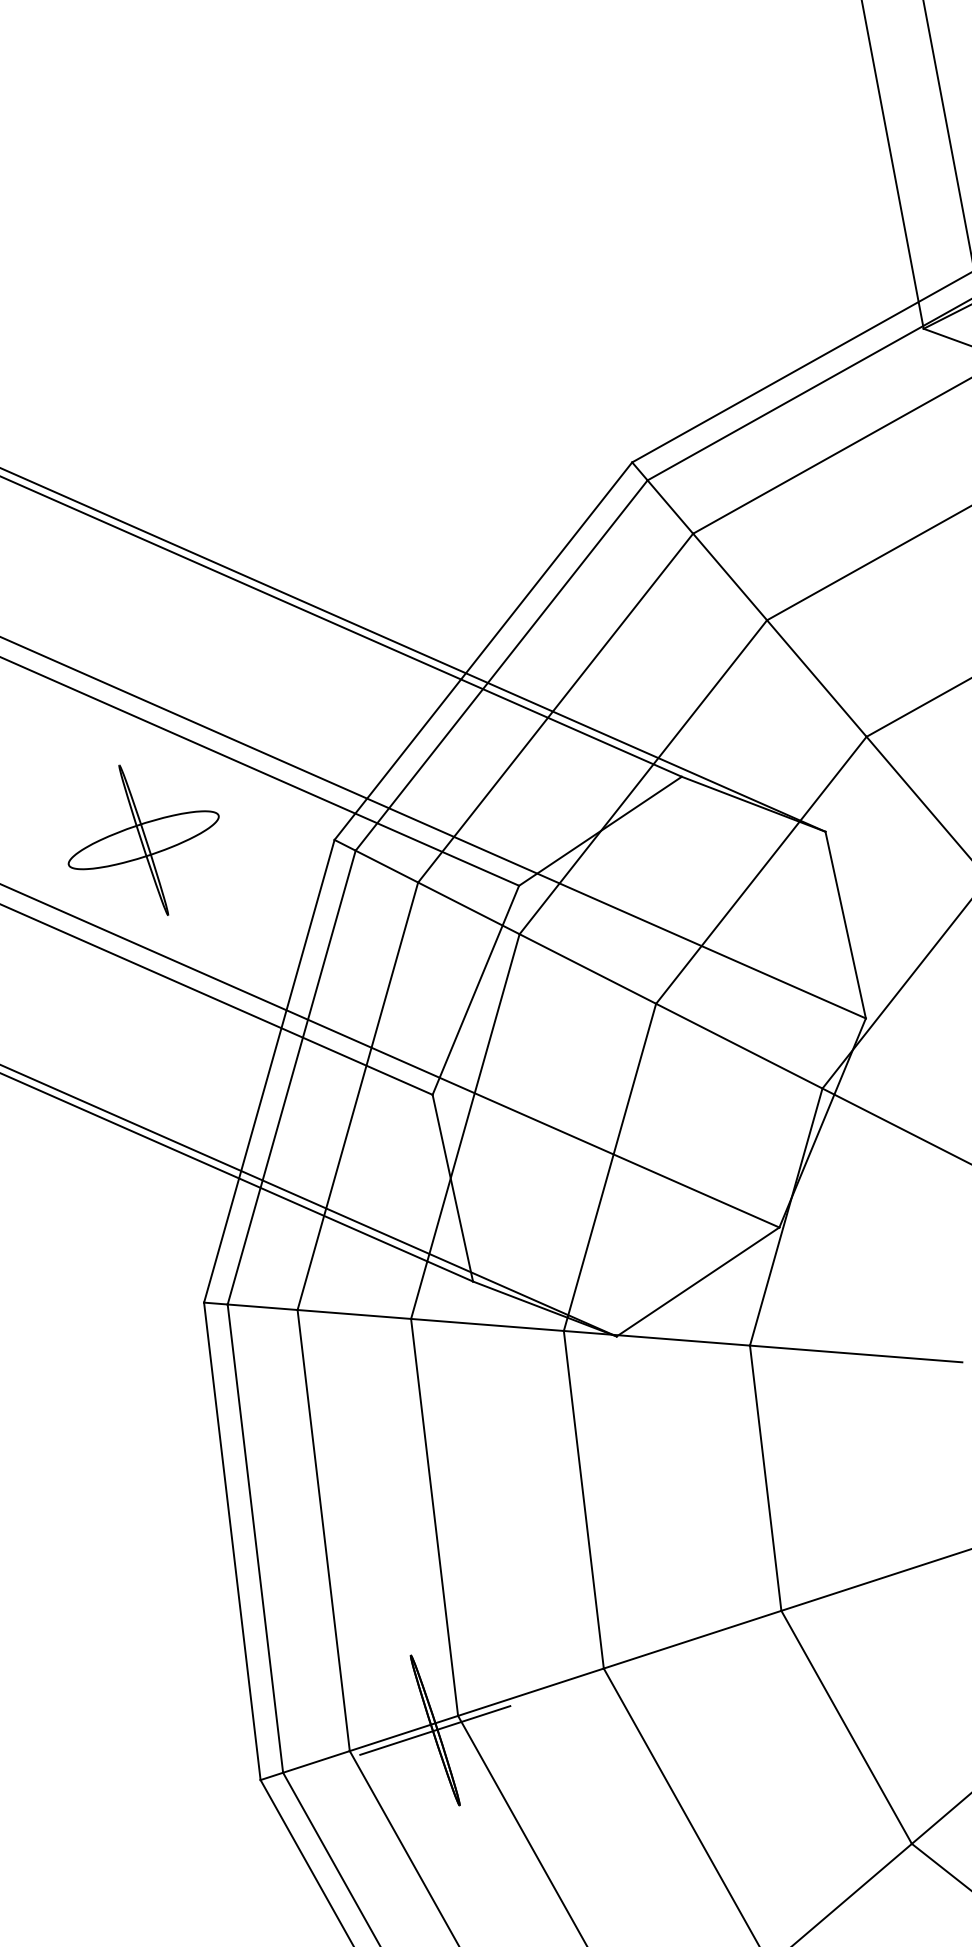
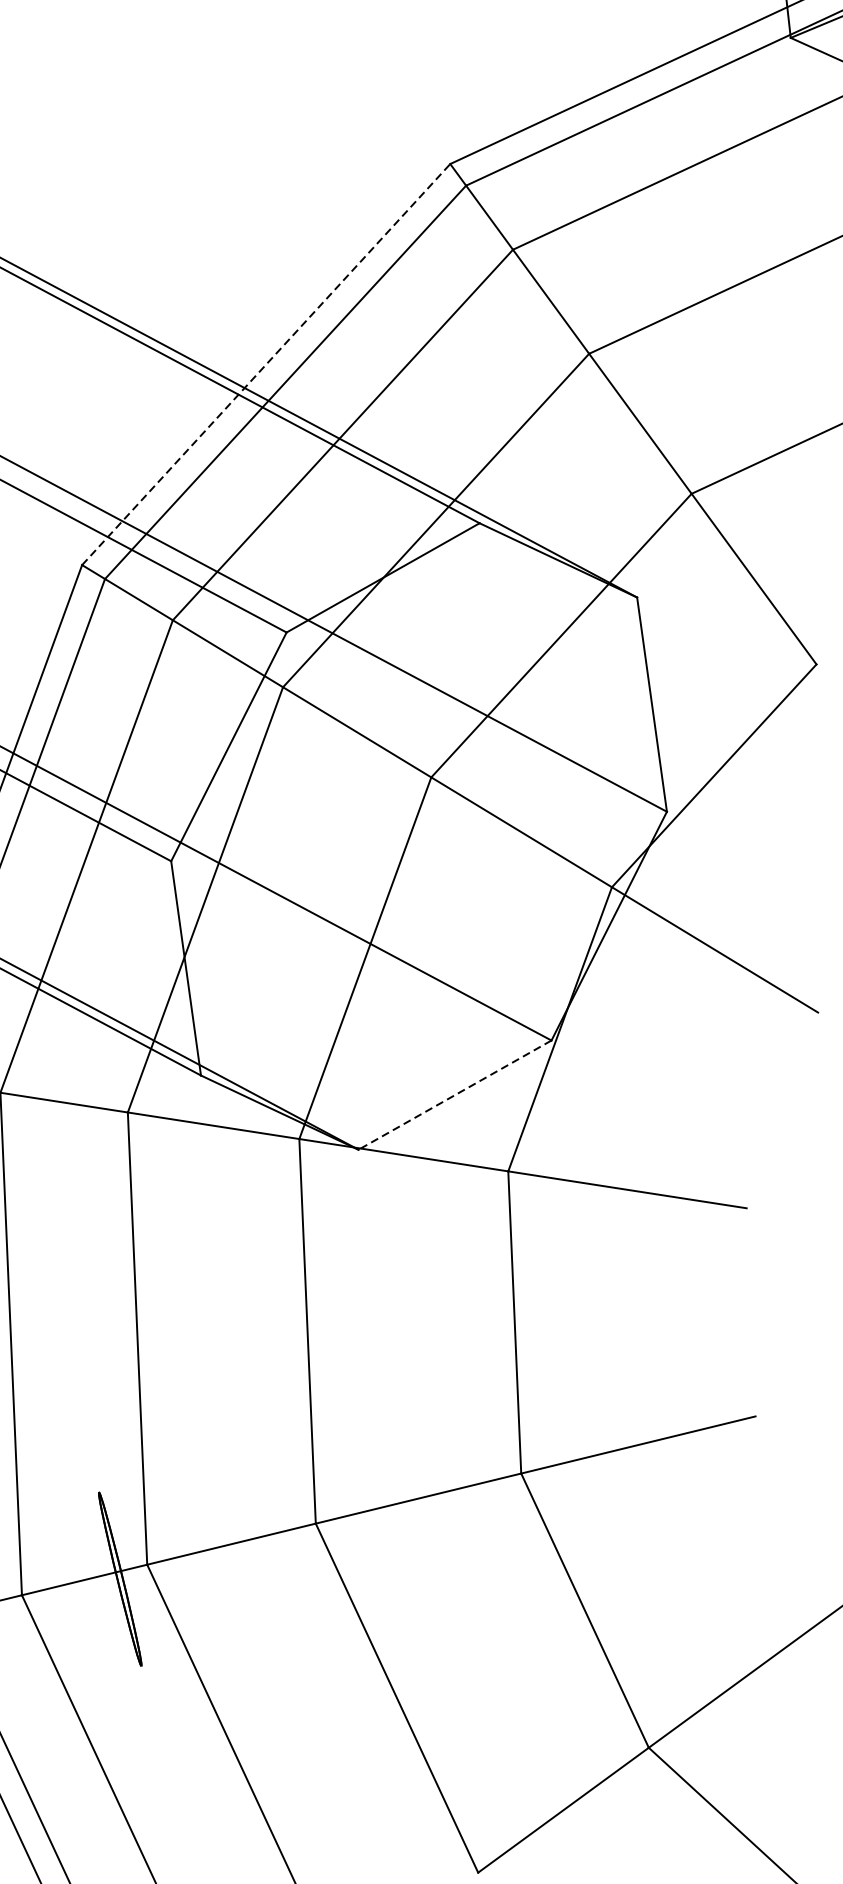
line: (483, 650) -> (266, 363), solid -> dashed
line: (698, 1282) -> (455, 1095), solid -> dashed
line: (435, 1730) -> (120, 1579), removed

